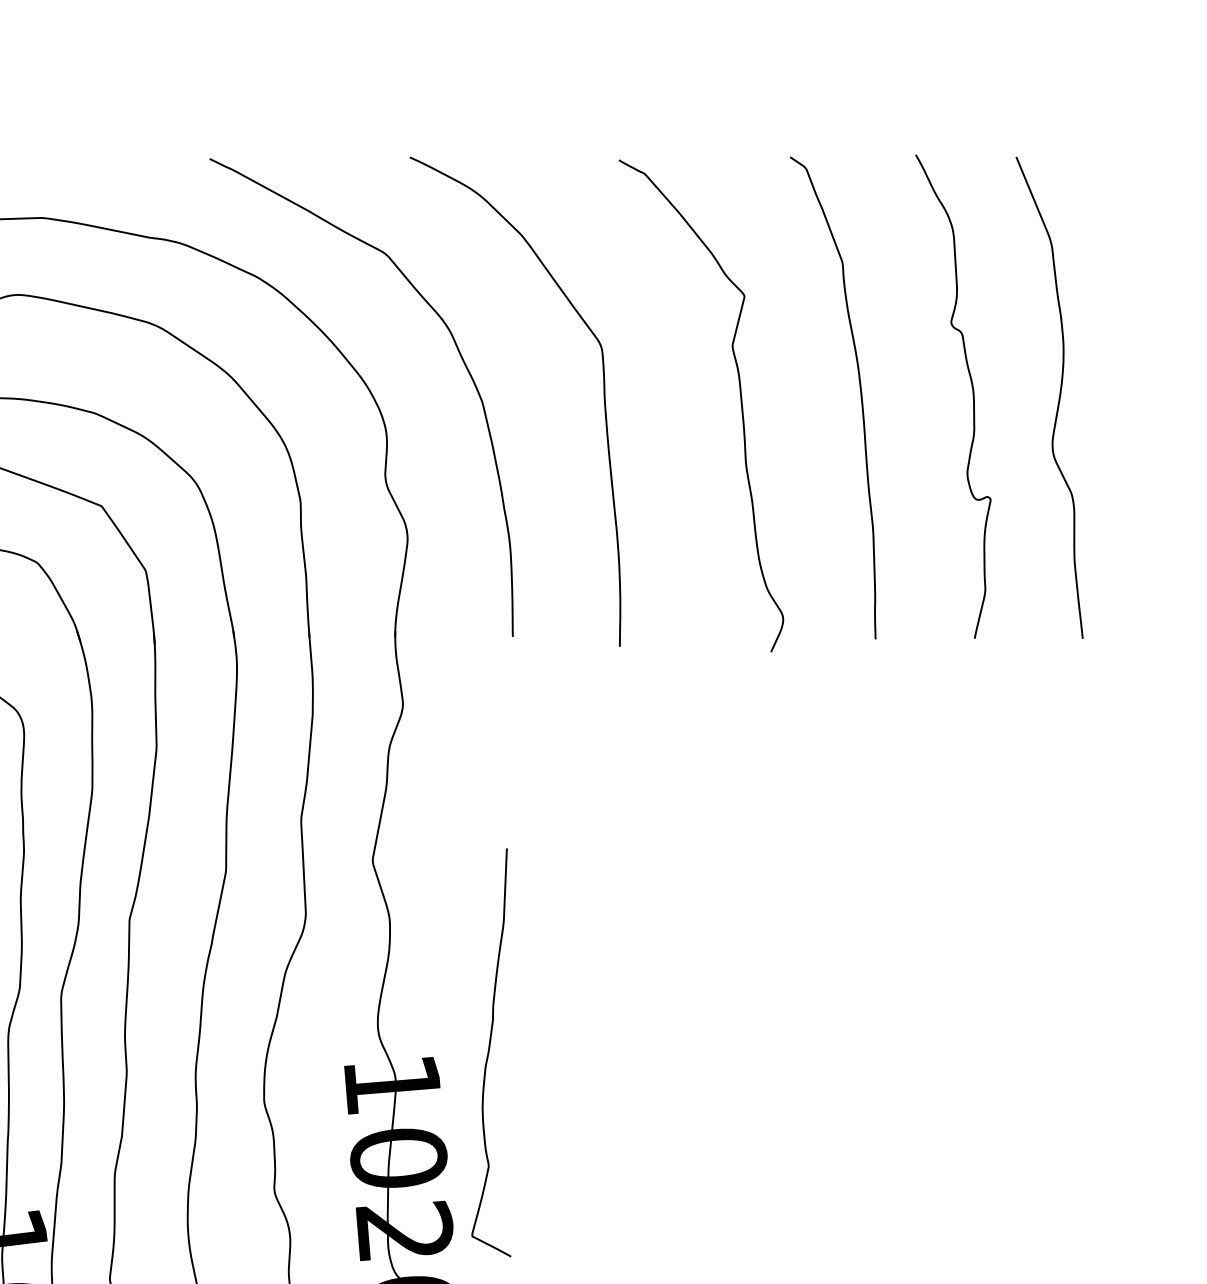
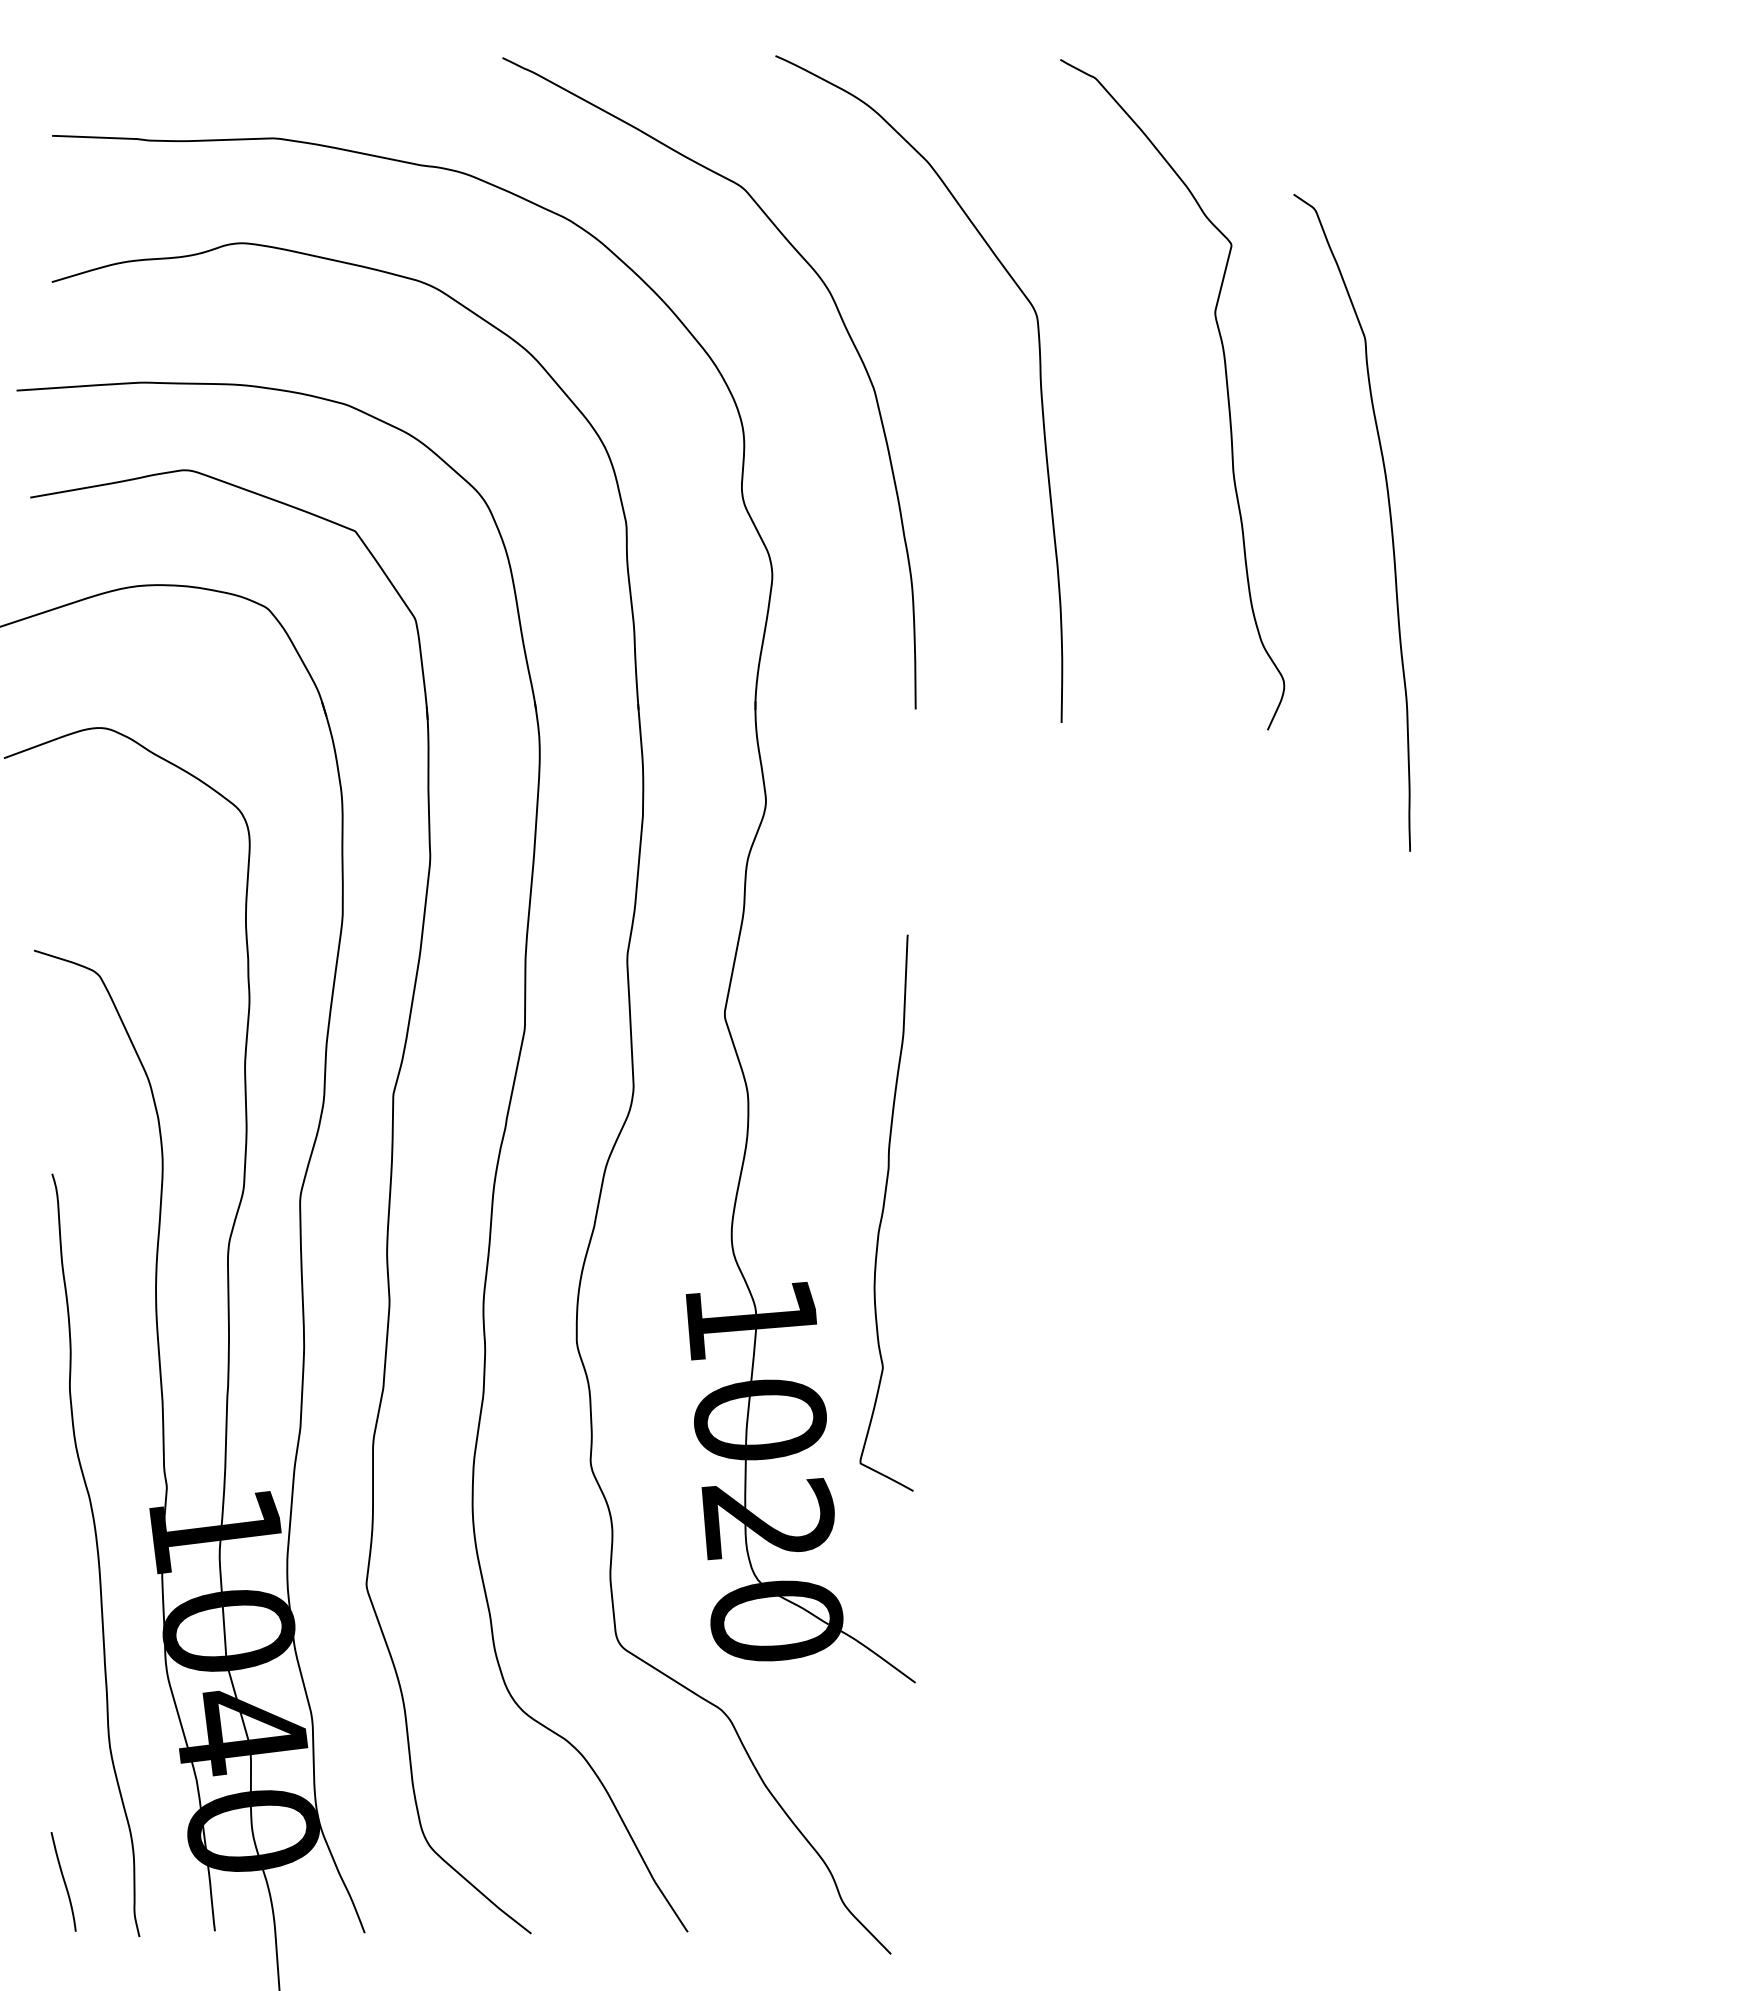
curve: (860, 394) -> (1389, 517), moved
curve: (972, 394) -> (1542, 378), removed
curve: (1058, 400) -> (1659, 386), removed
curve: (489, 1052) -> (883, 1212), moved

